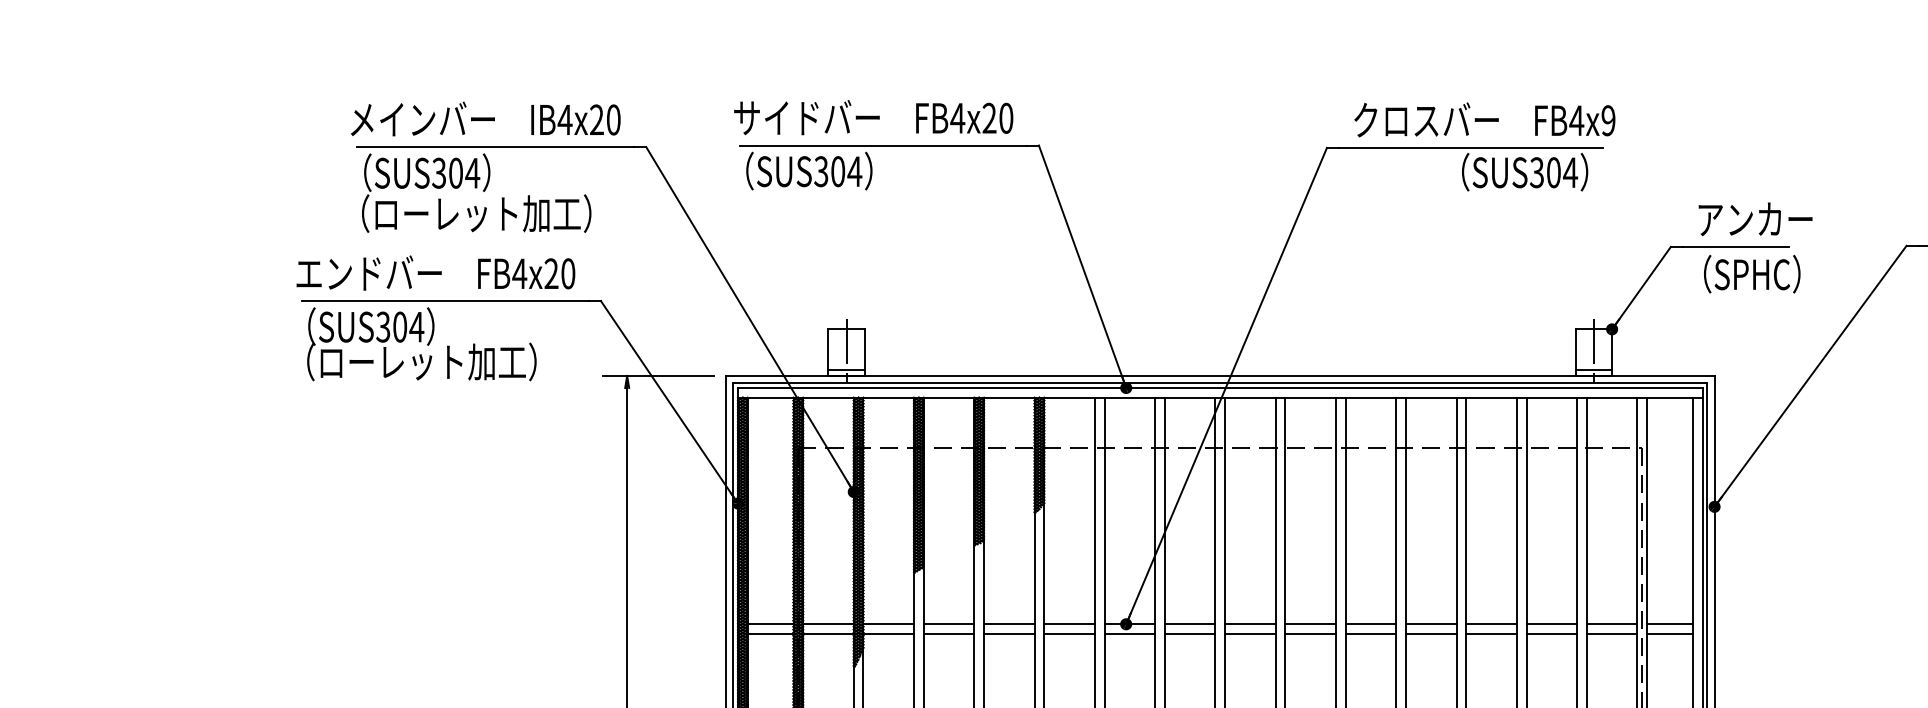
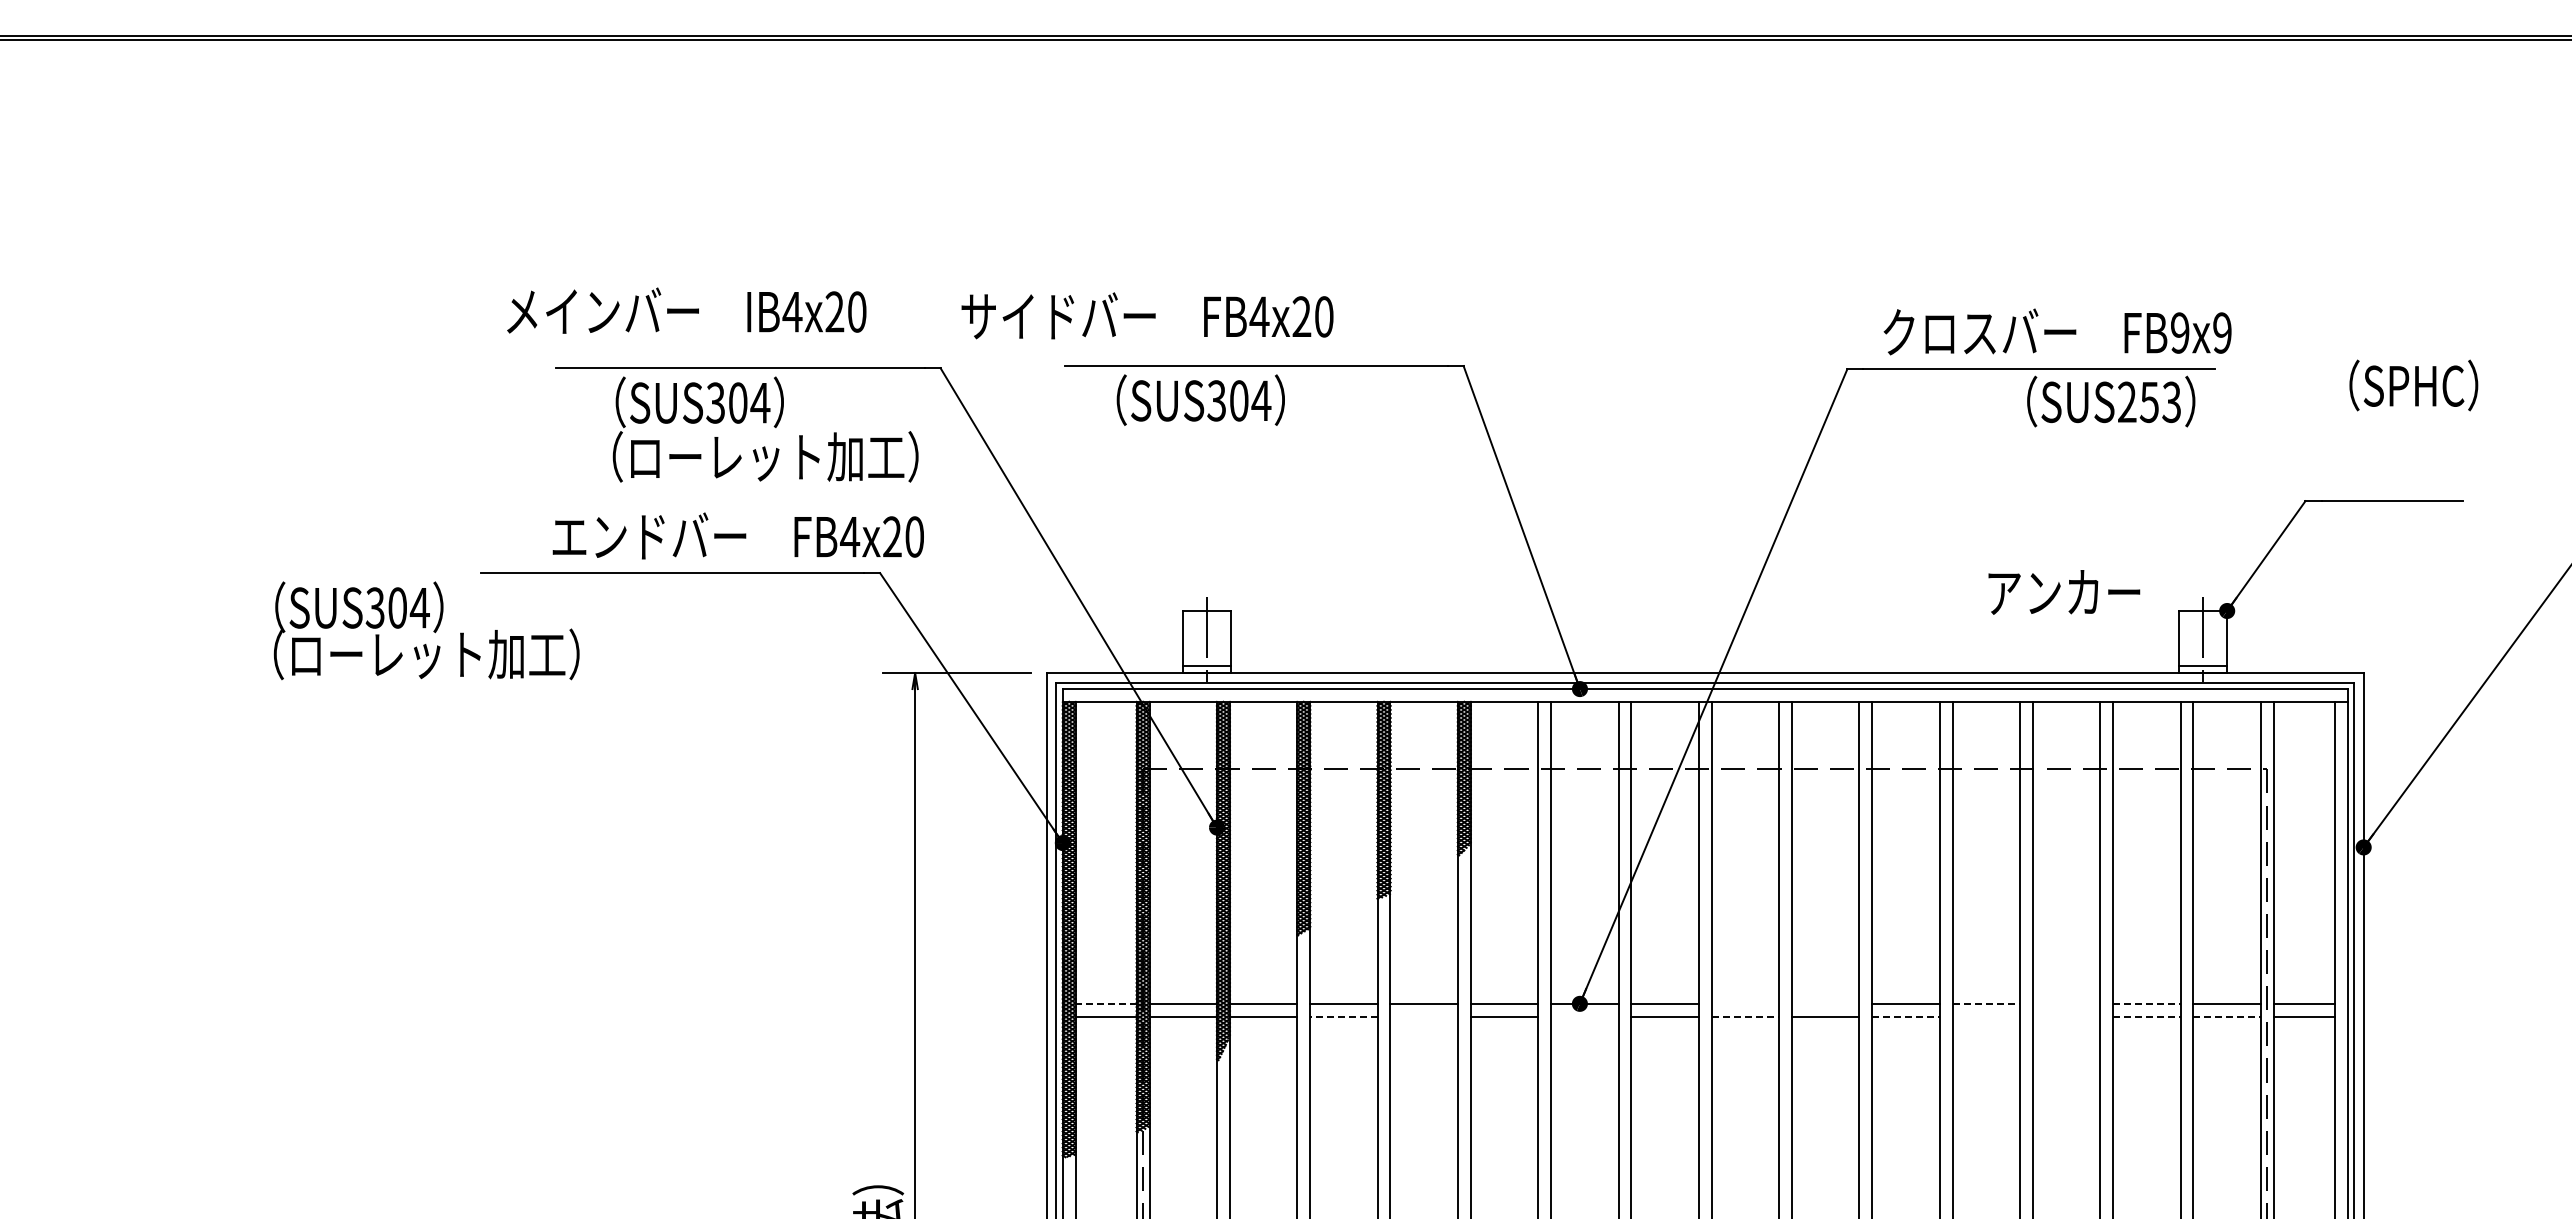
text: (873, 117) -> (1147, 315), moved
text: (485, 118) -> (686, 310), moved
text: (1577, 120) -> (2180, 332), FB4x9 -> FB9x9
text: (809, 170) -> (1200, 399), moved
text: (1553, 172) -> (2149, 402), SUS304 -> SUS253
text: (476, 193) -> (765, 429), moved
text: (1755, 219) -> (2064, 592), moved
text: (435, 272) -> (737, 535), moved
text: (1751, 274) -> (2413, 385), moved
text: (421, 344) -> (426, 630), moved
line: (770, 624) -> (1106, 1003), solid -> dashed
line: (1250, 624) -> (1745, 1003), removed
line: (1310, 624) -> (1825, 1003), removed
line: (1431, 624) -> (1986, 1003), solid -> dashed
line: (1491, 624) -> (2066, 1003), removed
line: (1551, 624) -> (2146, 1003), solid -> dashed
line: (948, 633) -> (1343, 1016), solid -> dashed
line: (1008, 633) -> (1423, 1016), removed
line: (1129, 633) -> (1584, 1016), removed
line: (1250, 633) -> (1745, 1016), solid -> dashed
line: (1370, 633) -> (1905, 1016), solid -> dashed
line: (1431, 633) -> (1986, 1016), removed
line: (1491, 633) -> (2066, 1016), removed
line: (1551, 633) -> (2146, 1016), solid -> dashed
line: (1612, 633) -> (2227, 1016), solid -> dashed

